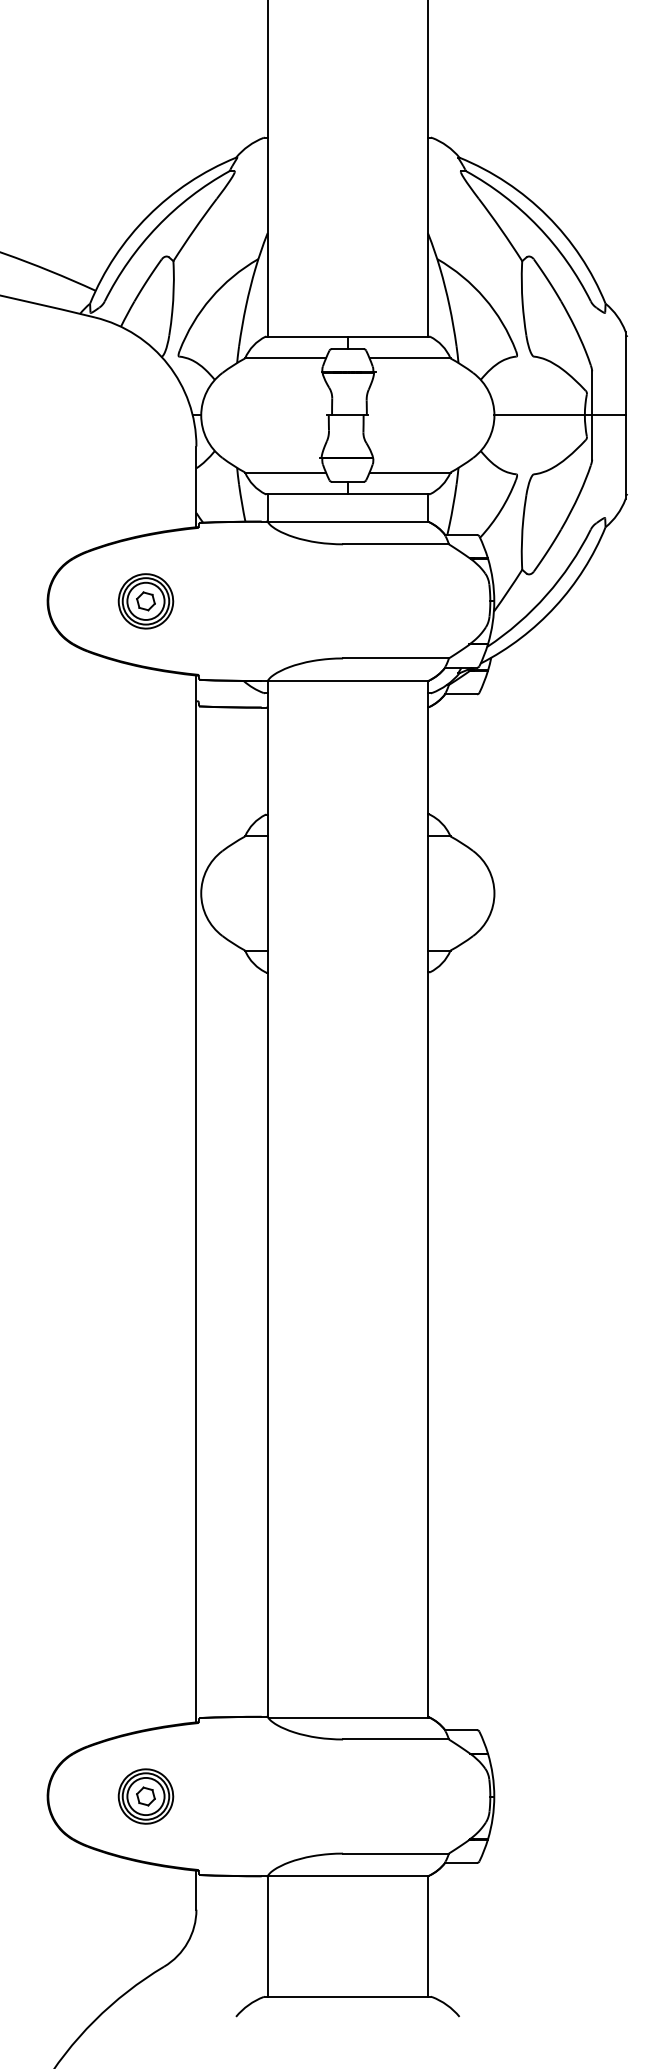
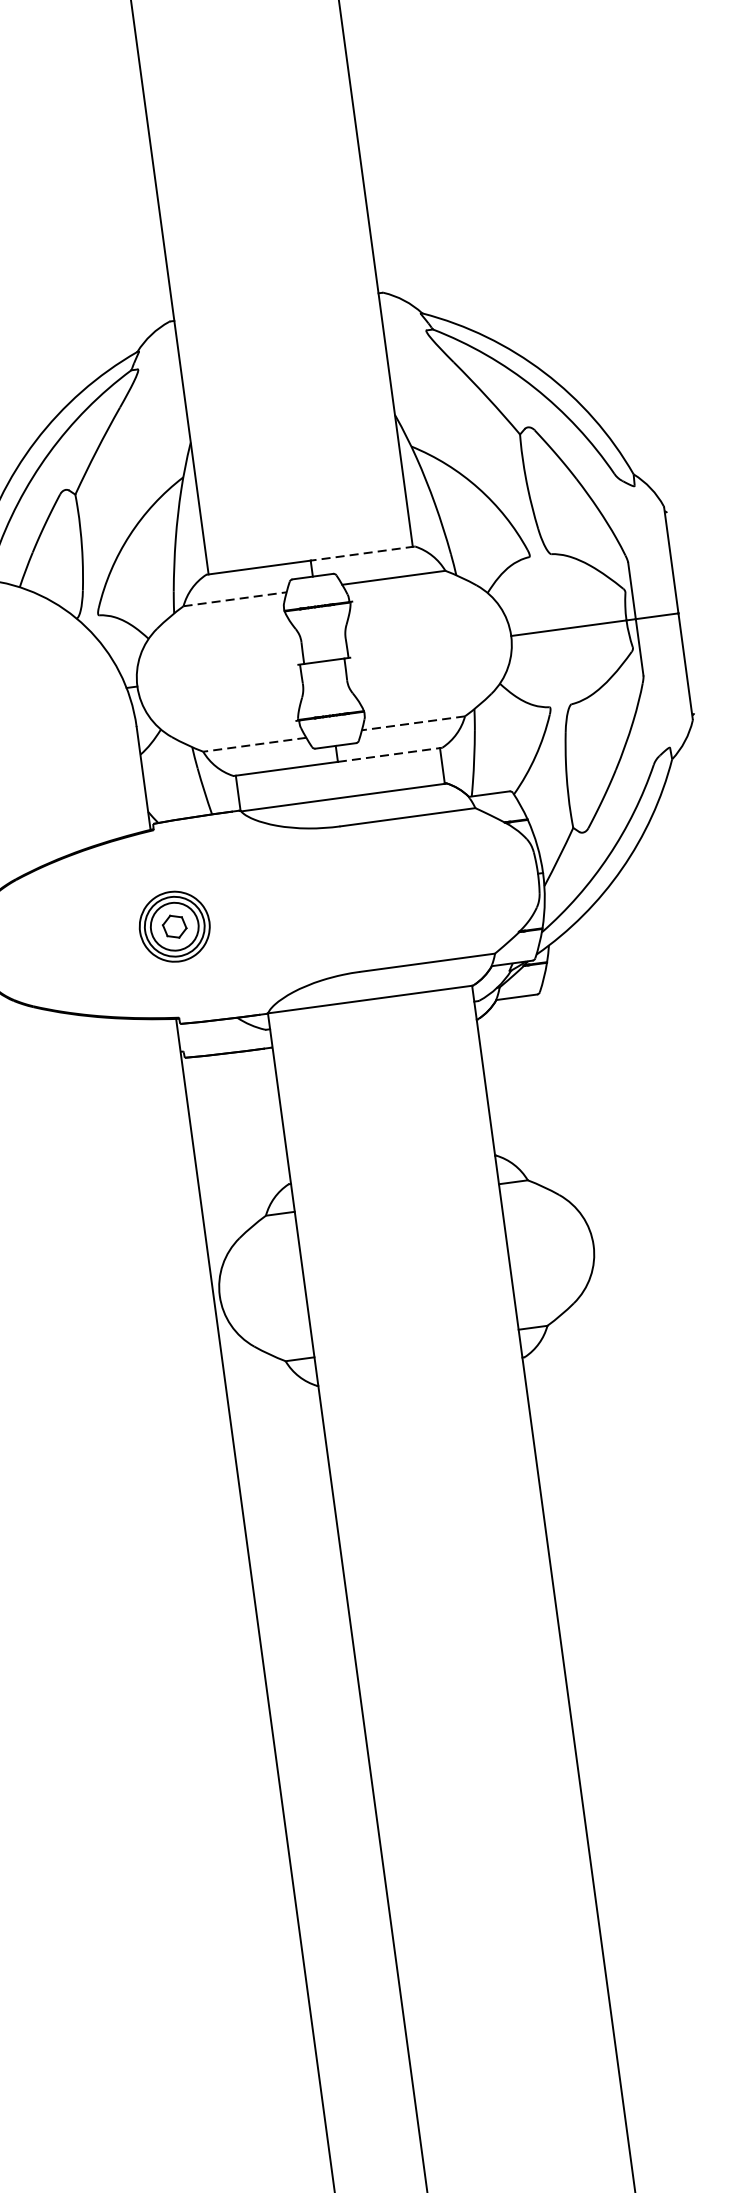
line: (388, 336) -> (362, 553), solid -> dashed
line: (286, 358) -> (236, 599), solid -> dashed
line: (285, 472) -> (254, 744), solid -> dashed
line: (409, 472) -> (412, 723), solid -> dashed
line: (388, 494) -> (389, 755), solid -> dashed
part: (145, 601) -> (174, 926), moved

